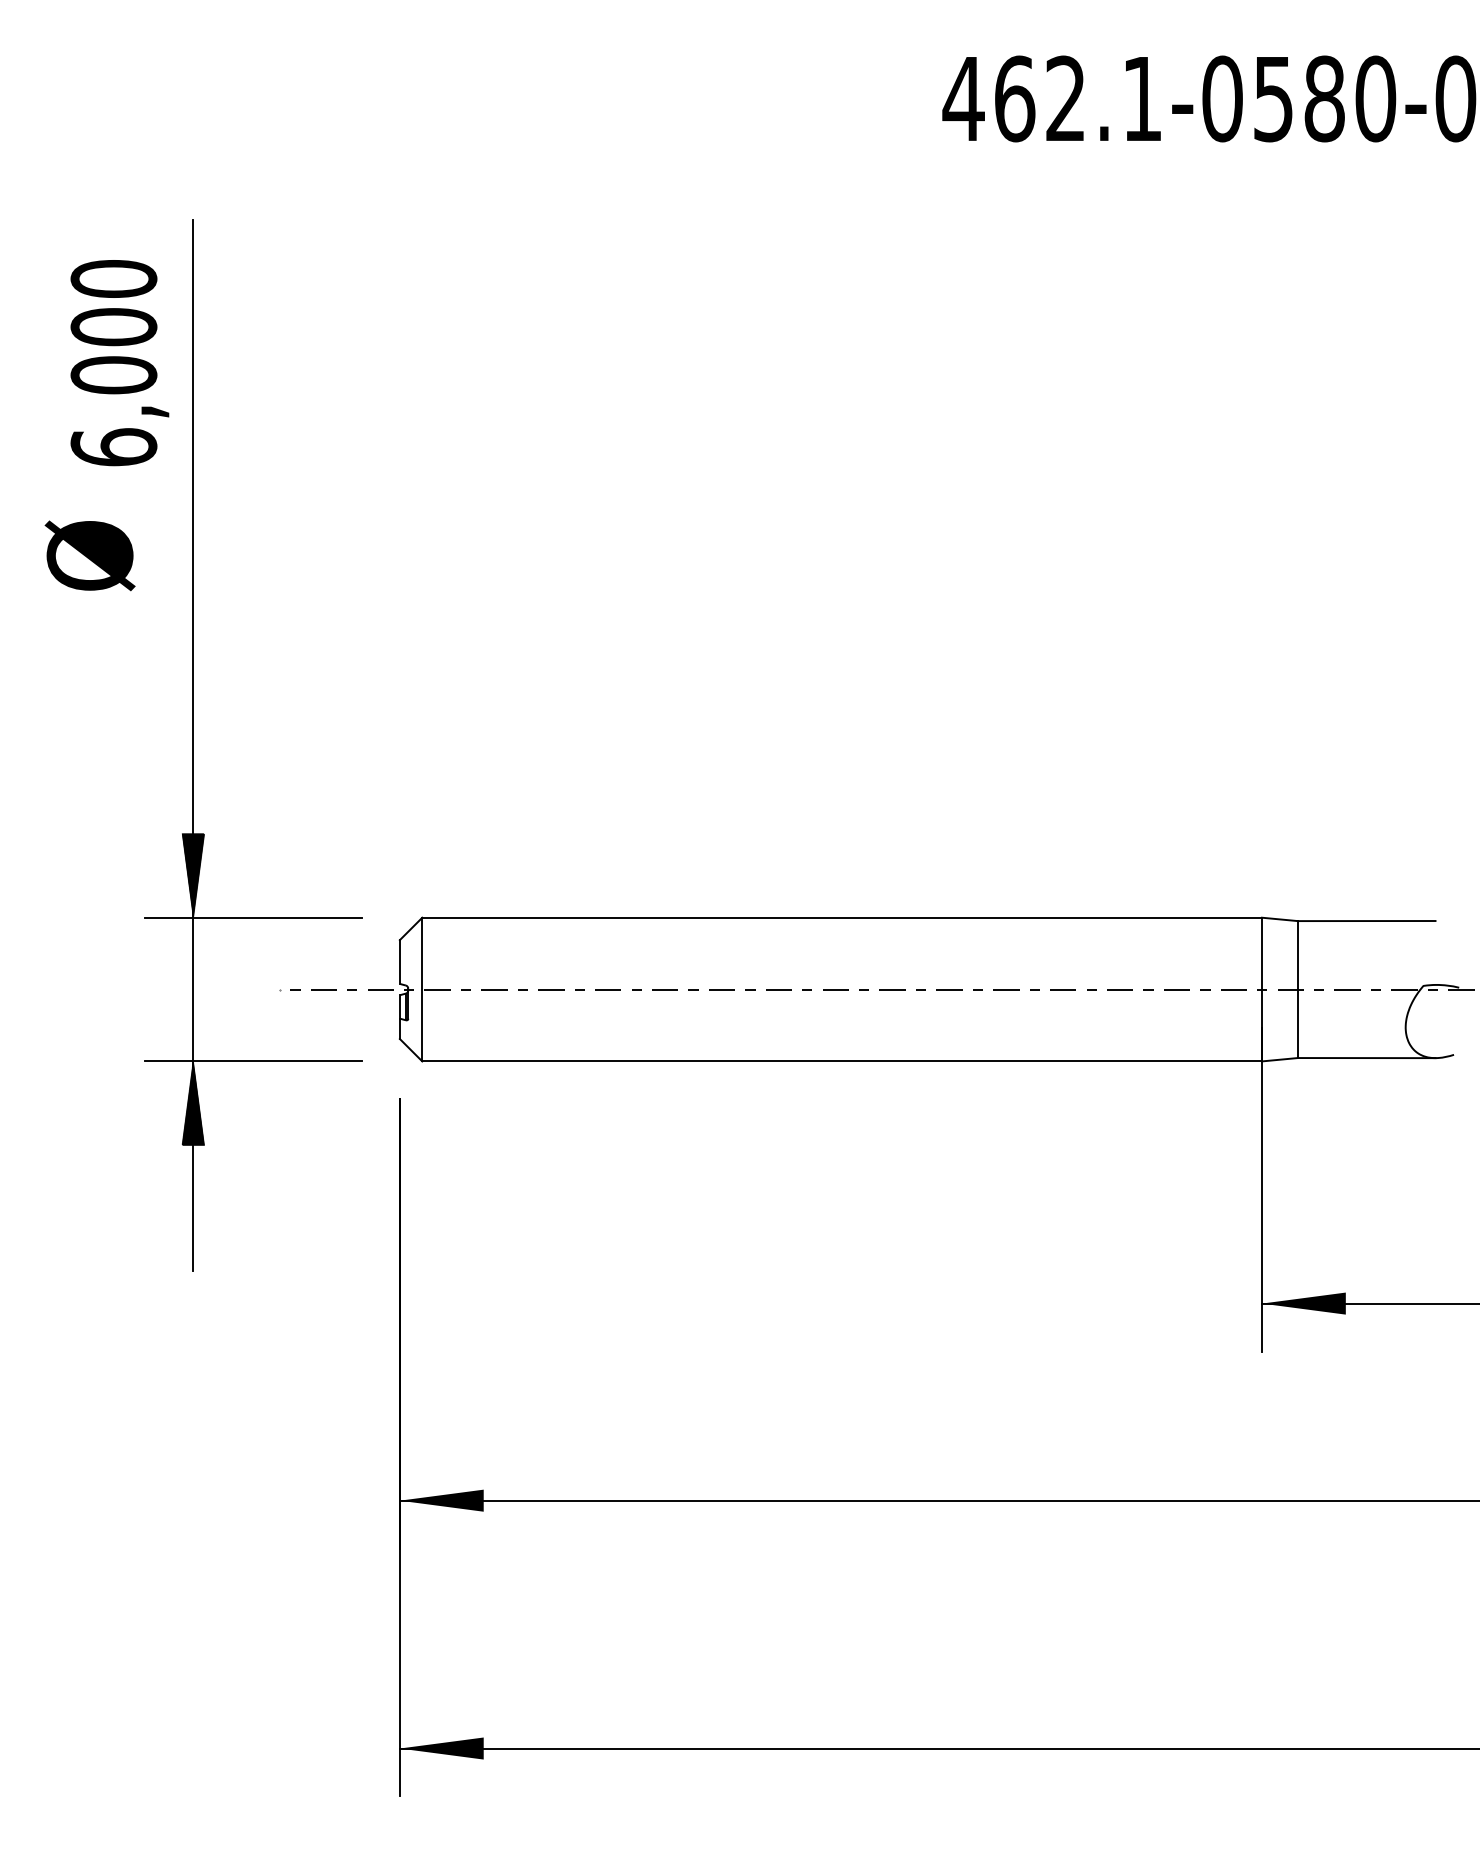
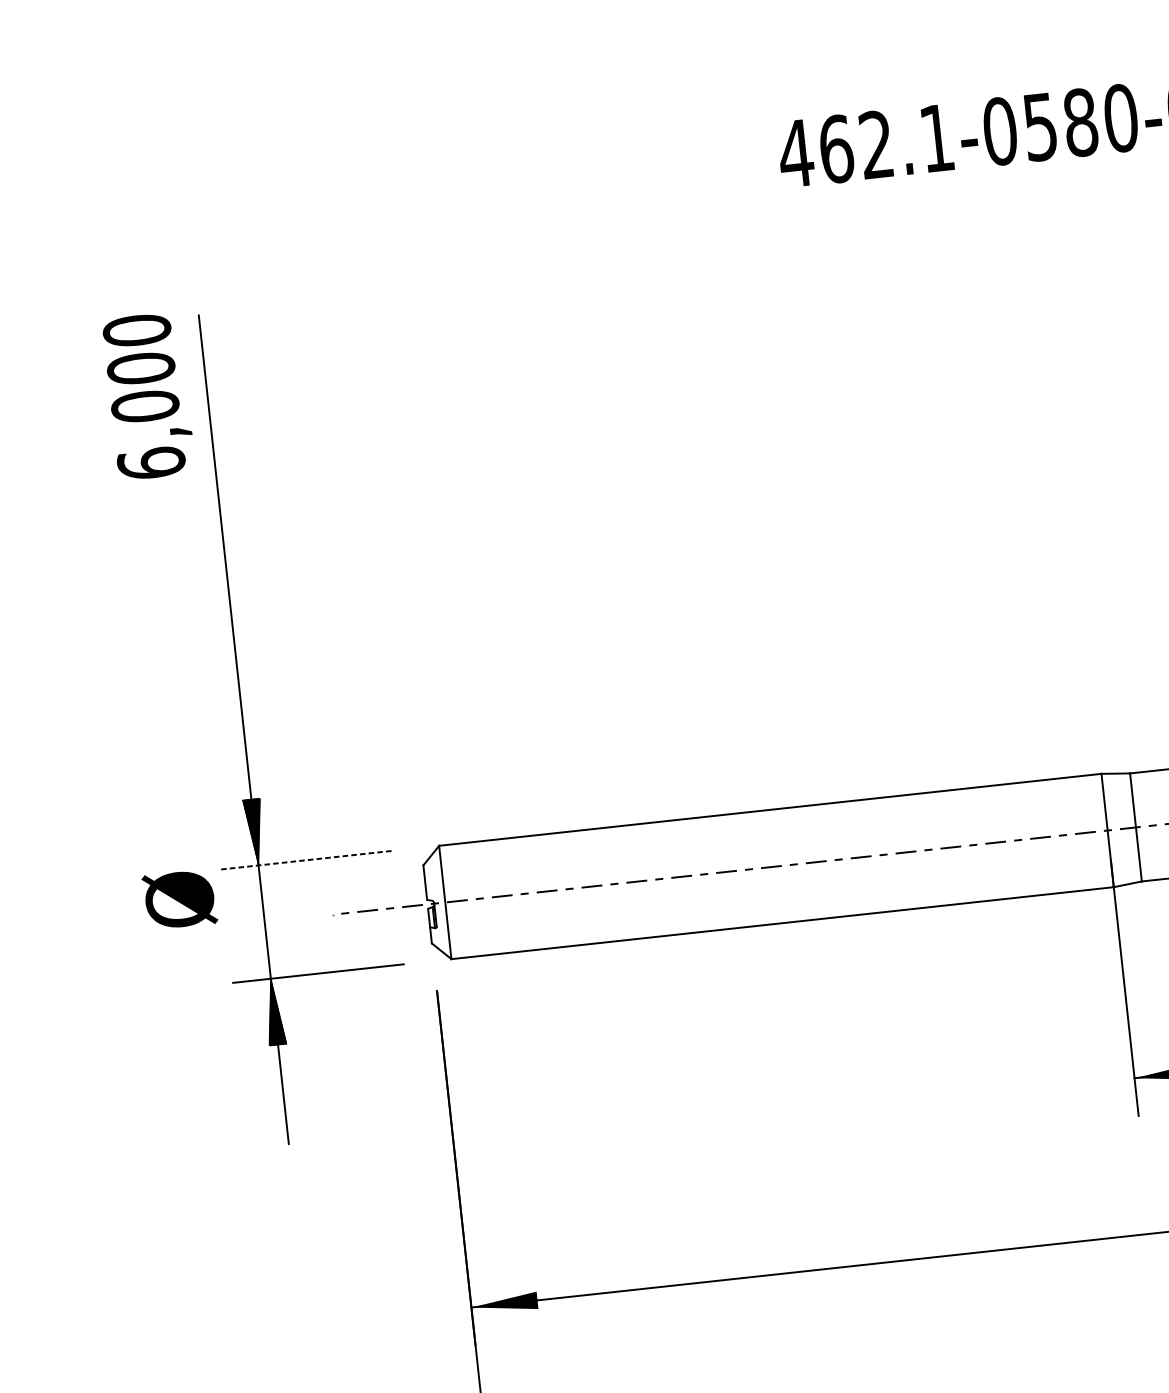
text: (119, 363) -> (148, 396), moved
text: (89, 555) -> (179, 899), moved
line: (253, 917) -> (305, 860), solid -> dashed

